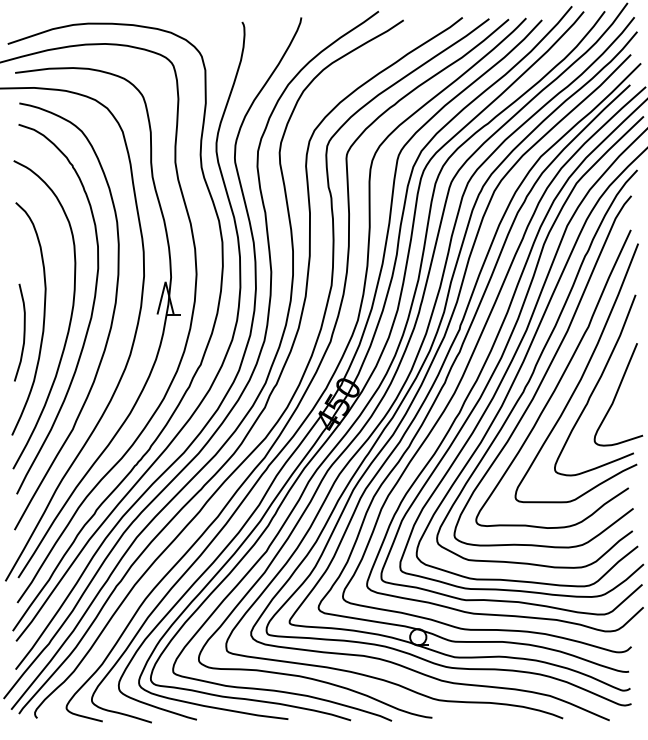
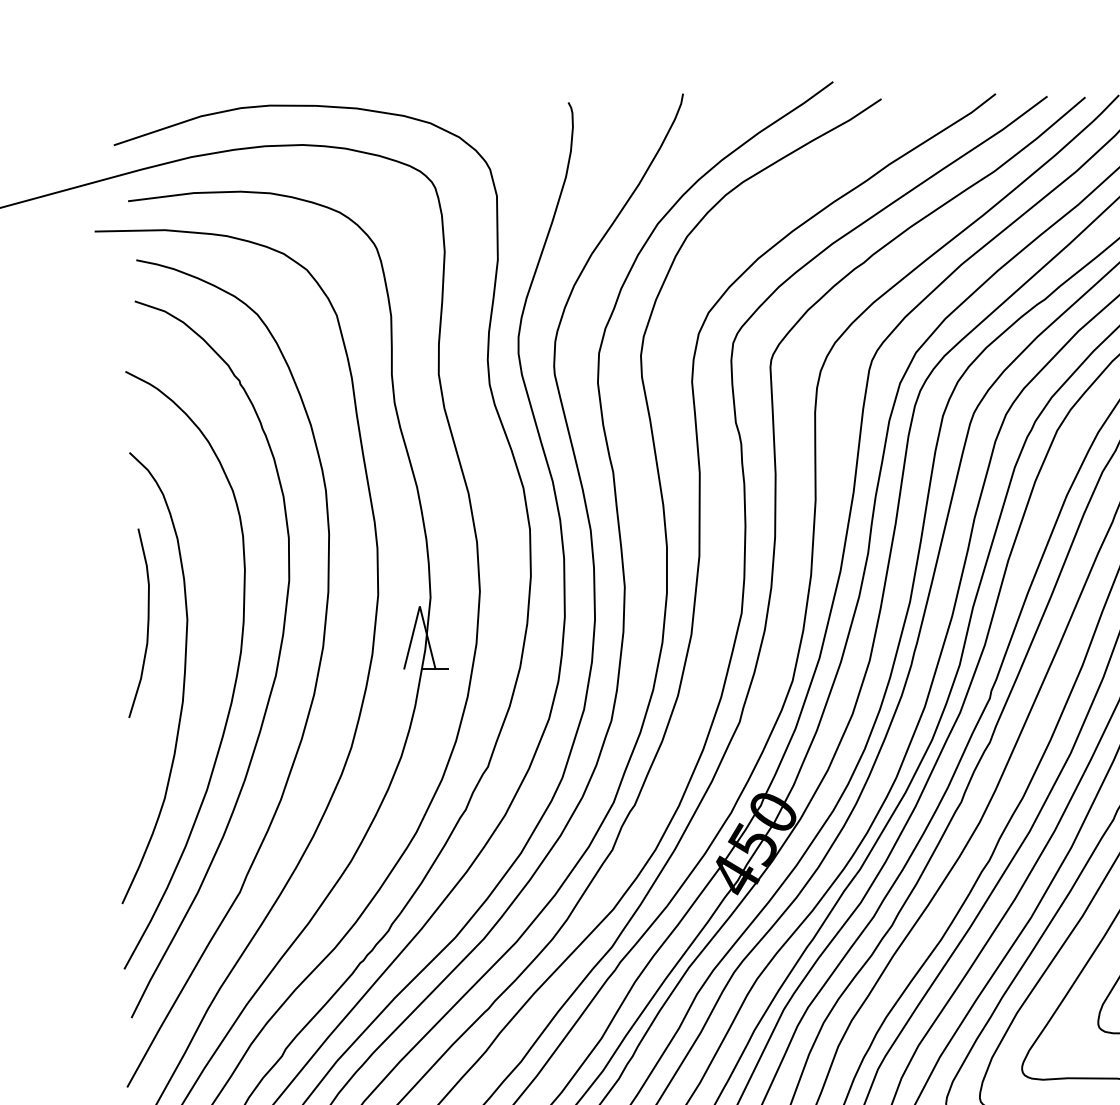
curve: (23, 332) -> (146, 622), moved

